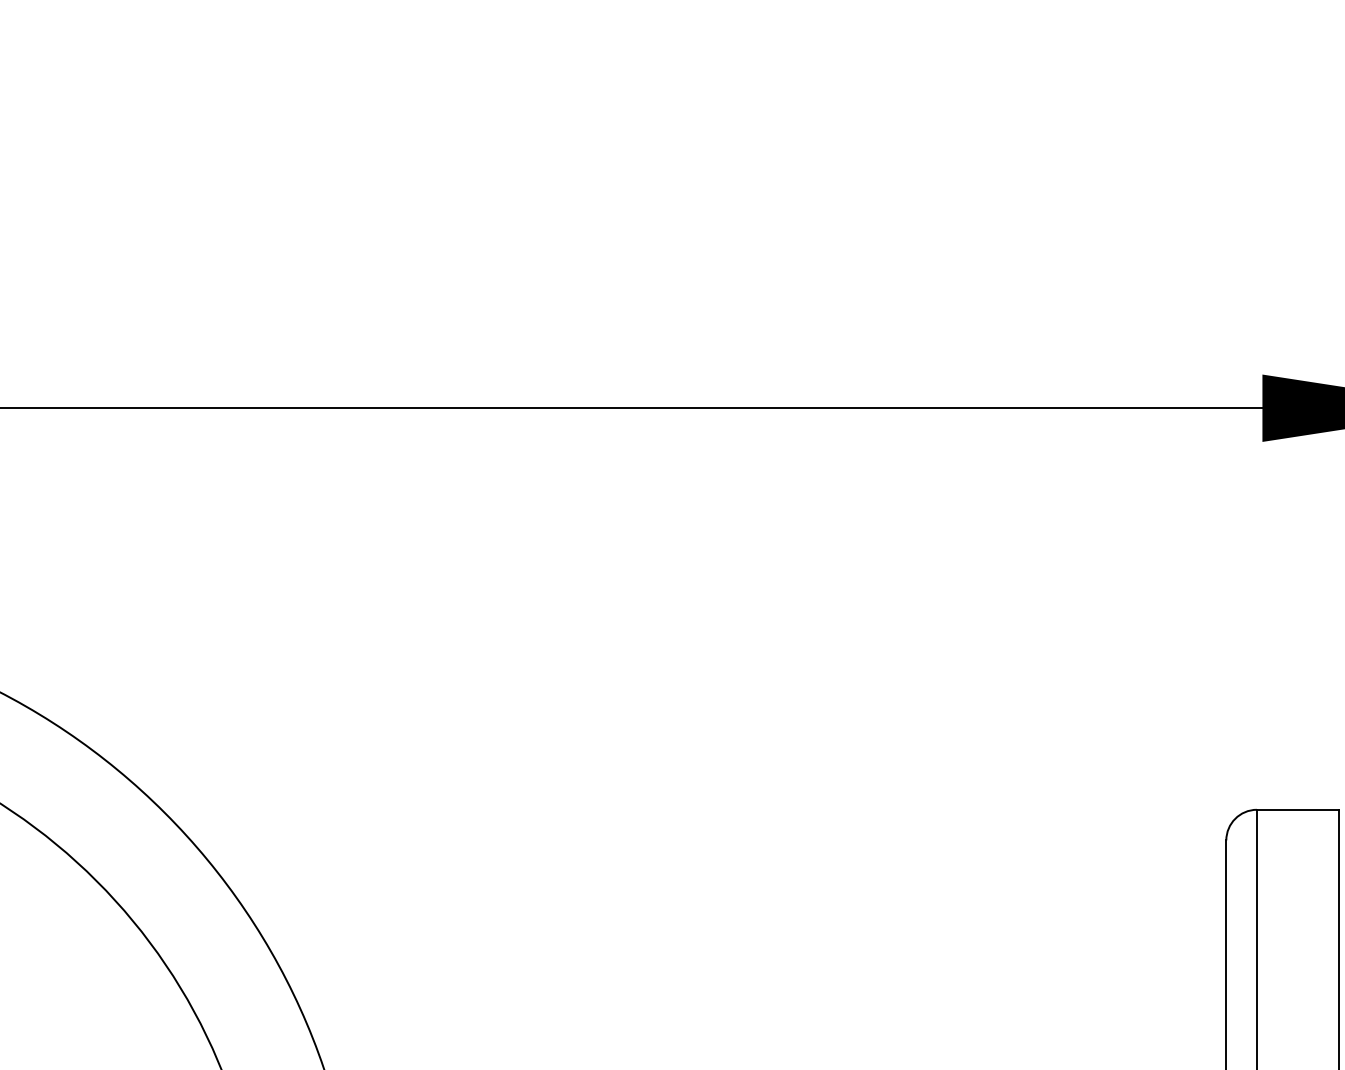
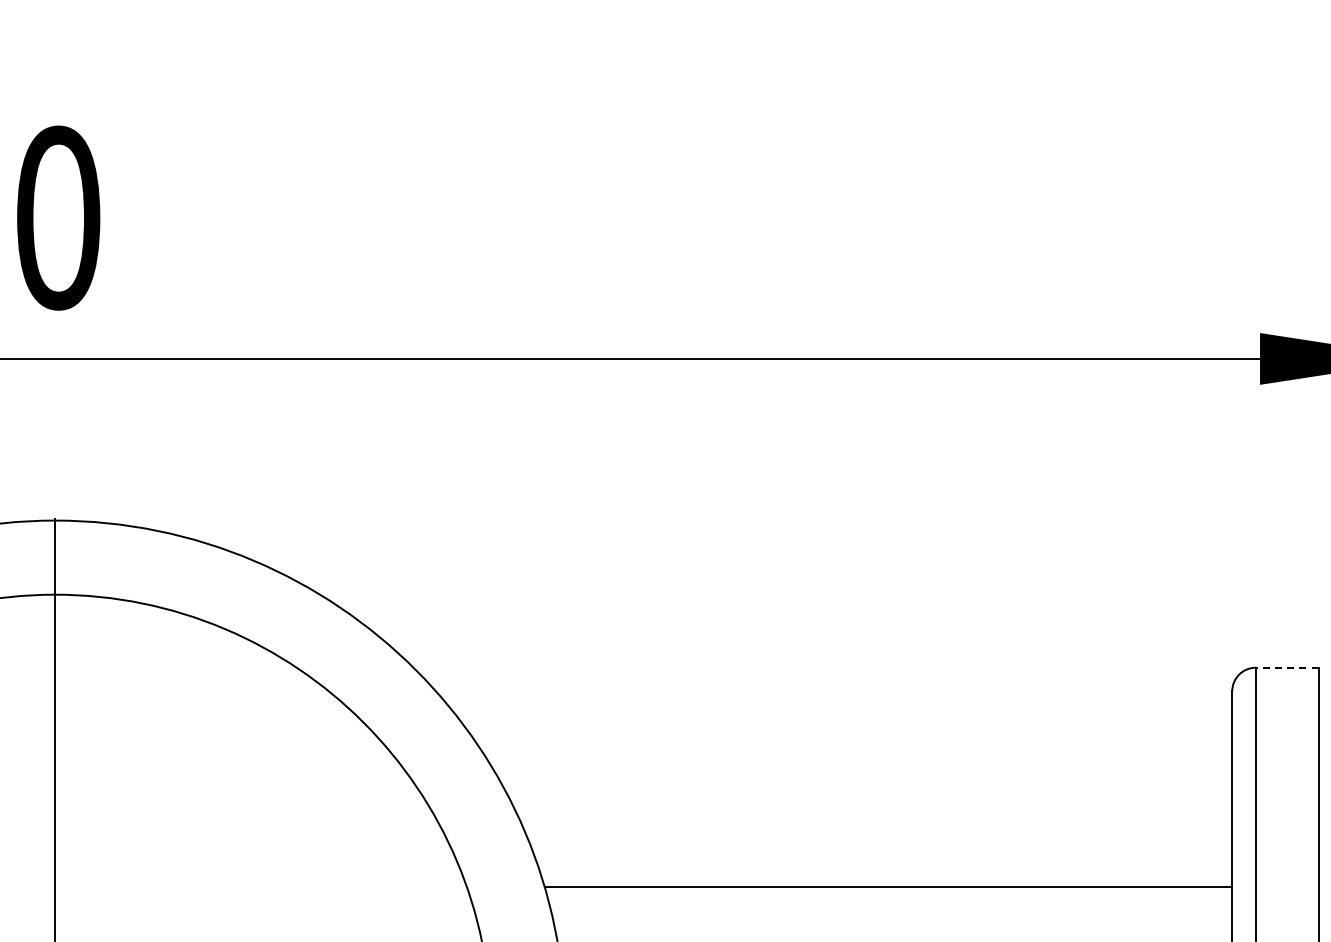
line: (1296, 809) -> (1286, 667), solid -> dashed

